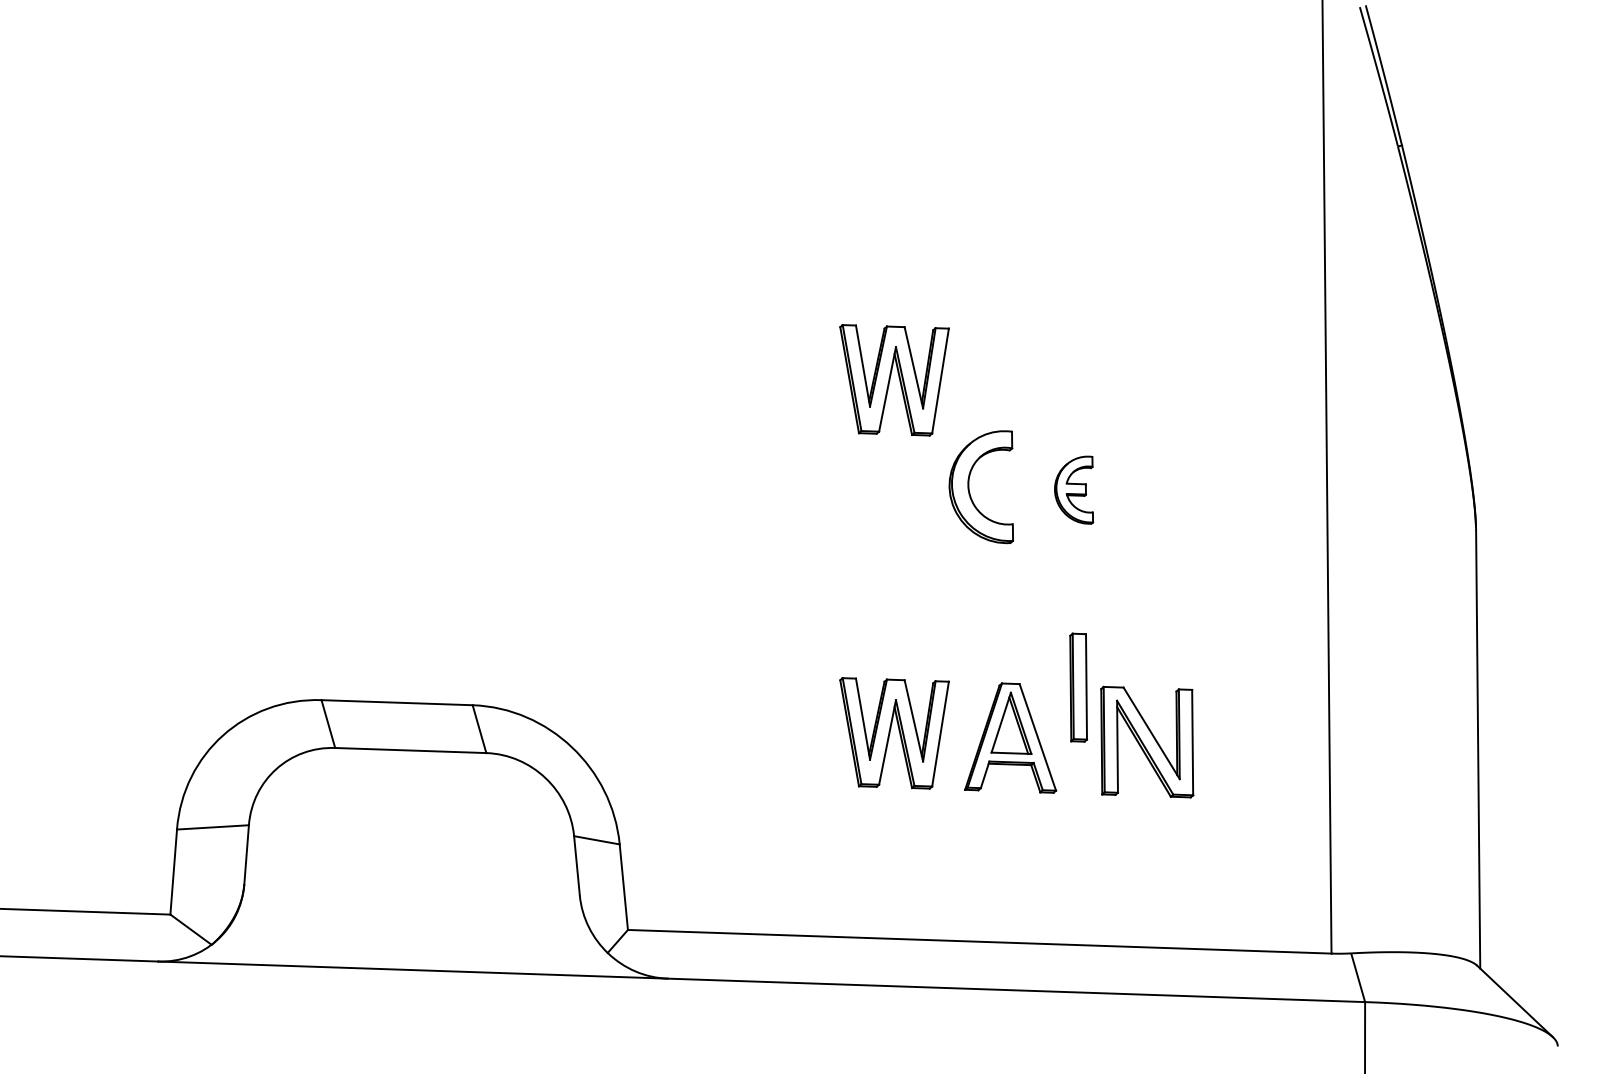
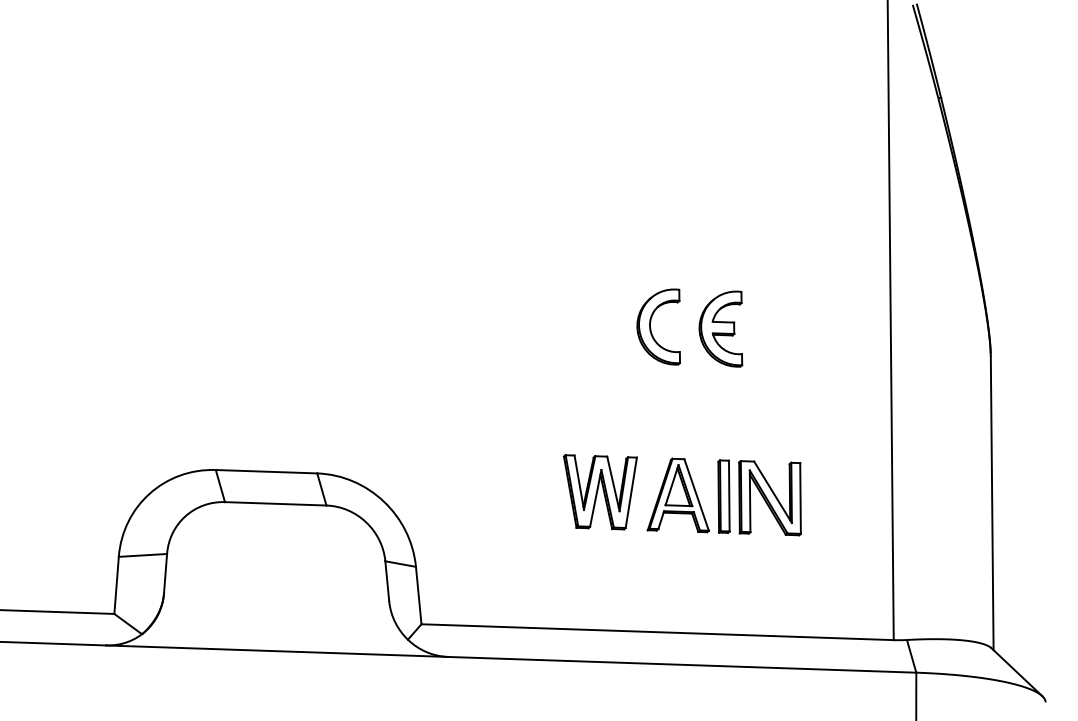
part: (894, 380) -> (600, 255), removed
part: (1073, 489) -> (720, 328), size x1.67
part: (1077, 687) -> (723, 496), moved

